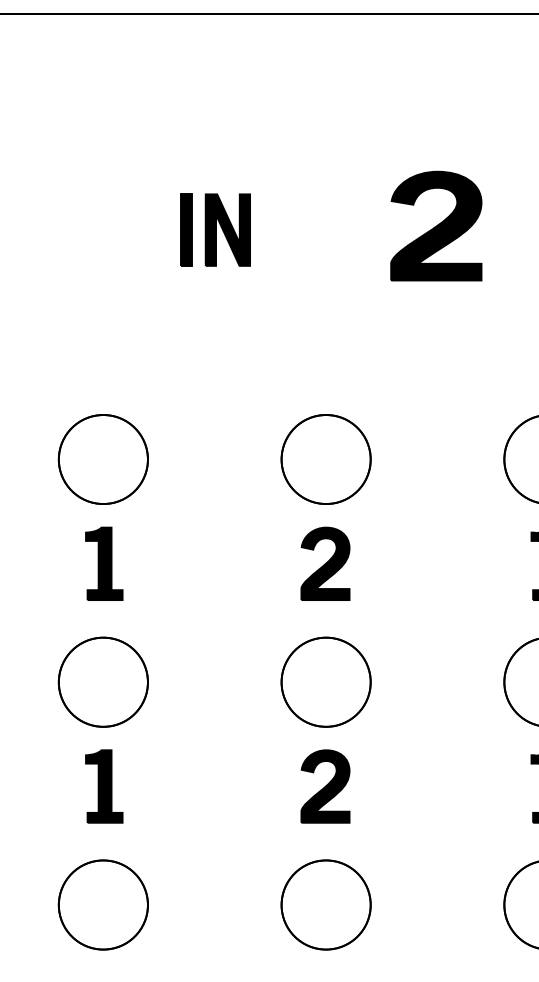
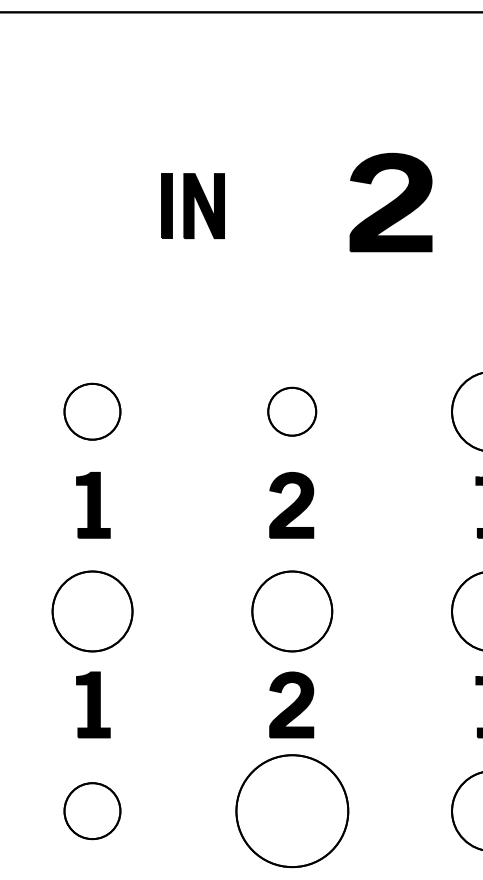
part: (102, 459) -> (91, 411), size x0.7
part: (325, 459) -> (291, 411), size x0.6
part: (102, 904) -> (91, 810), size x0.7
part: (325, 904) -> (291, 810), size x1.4

